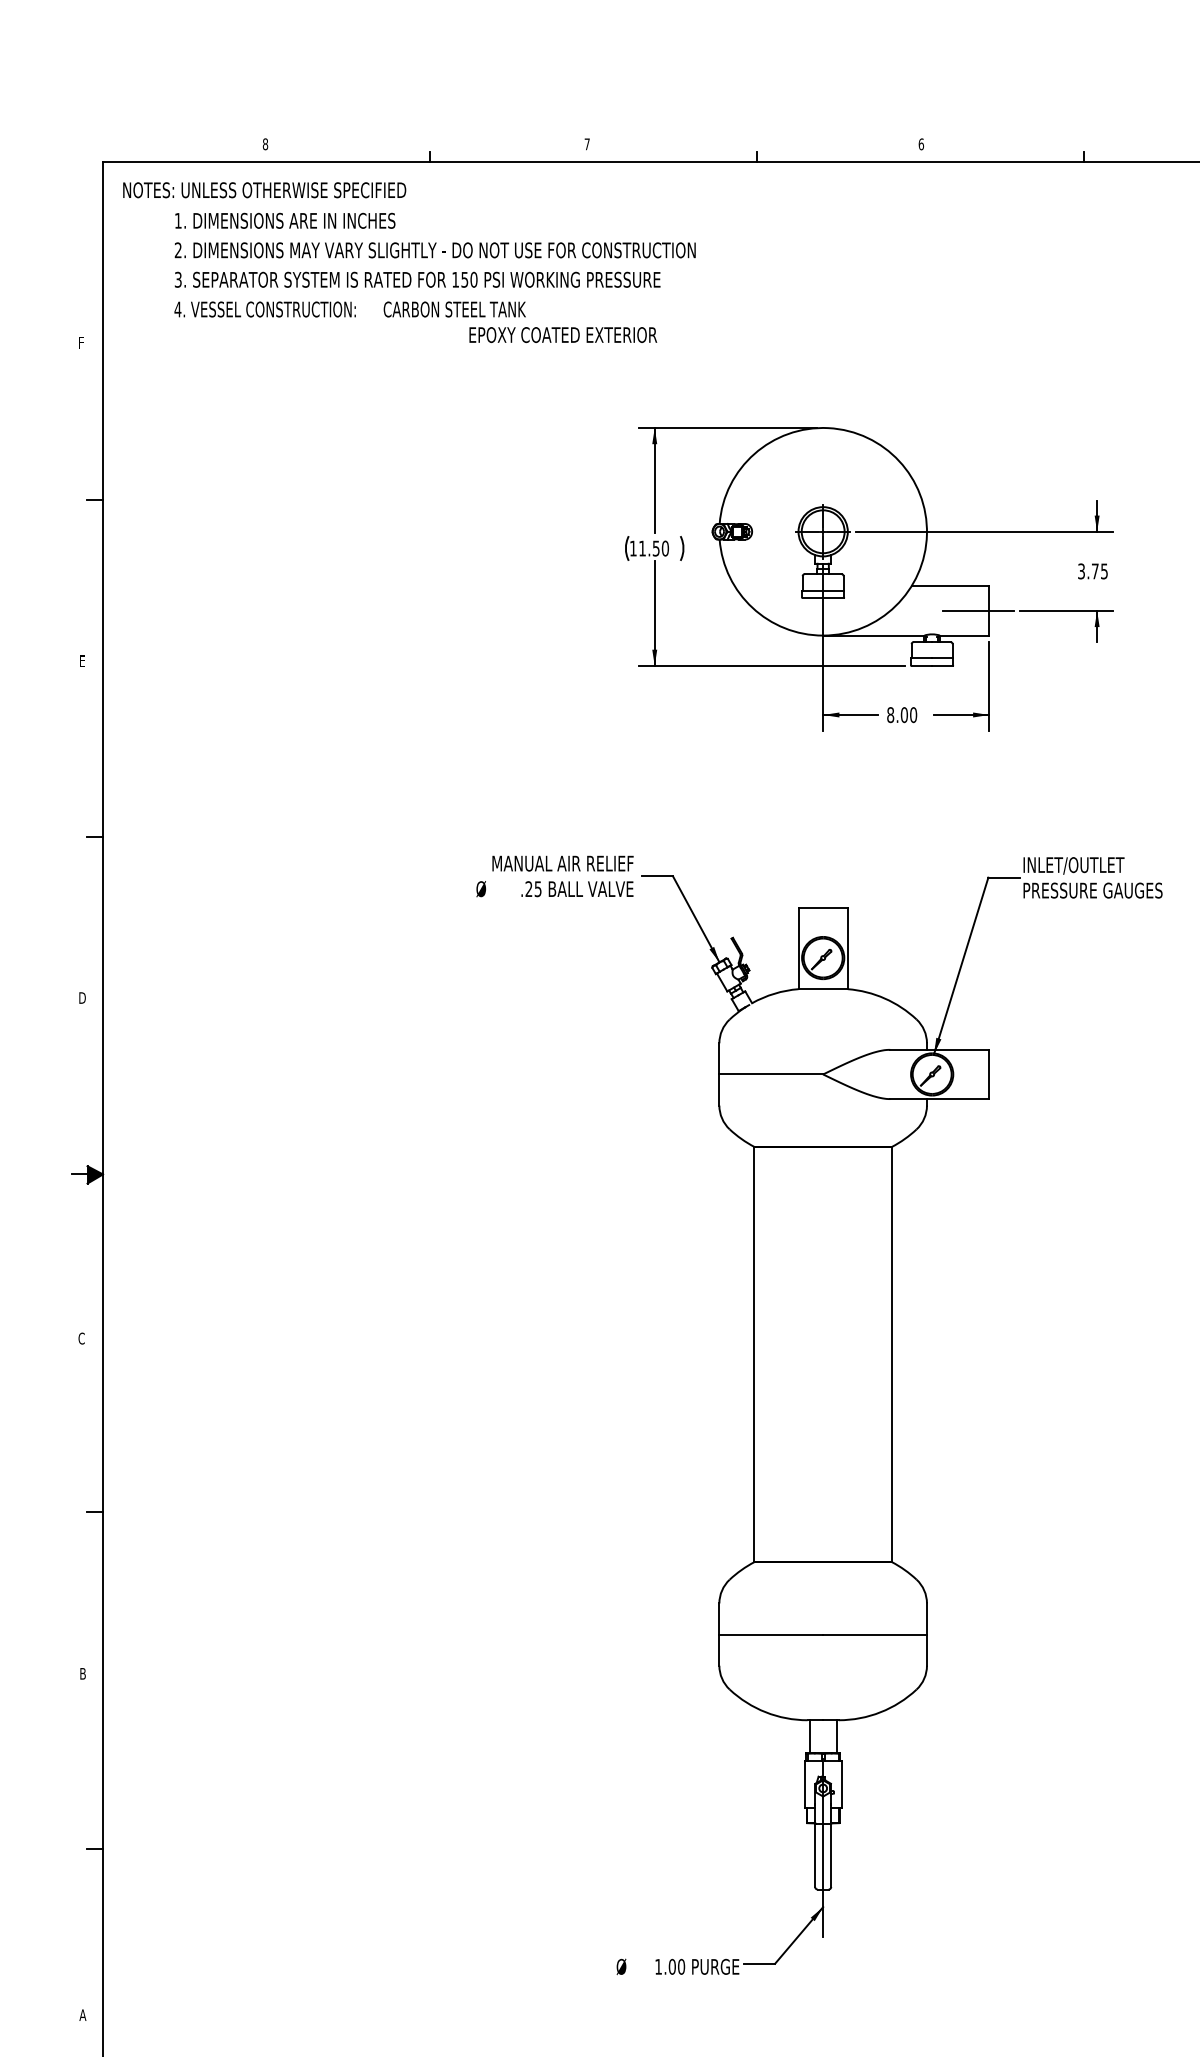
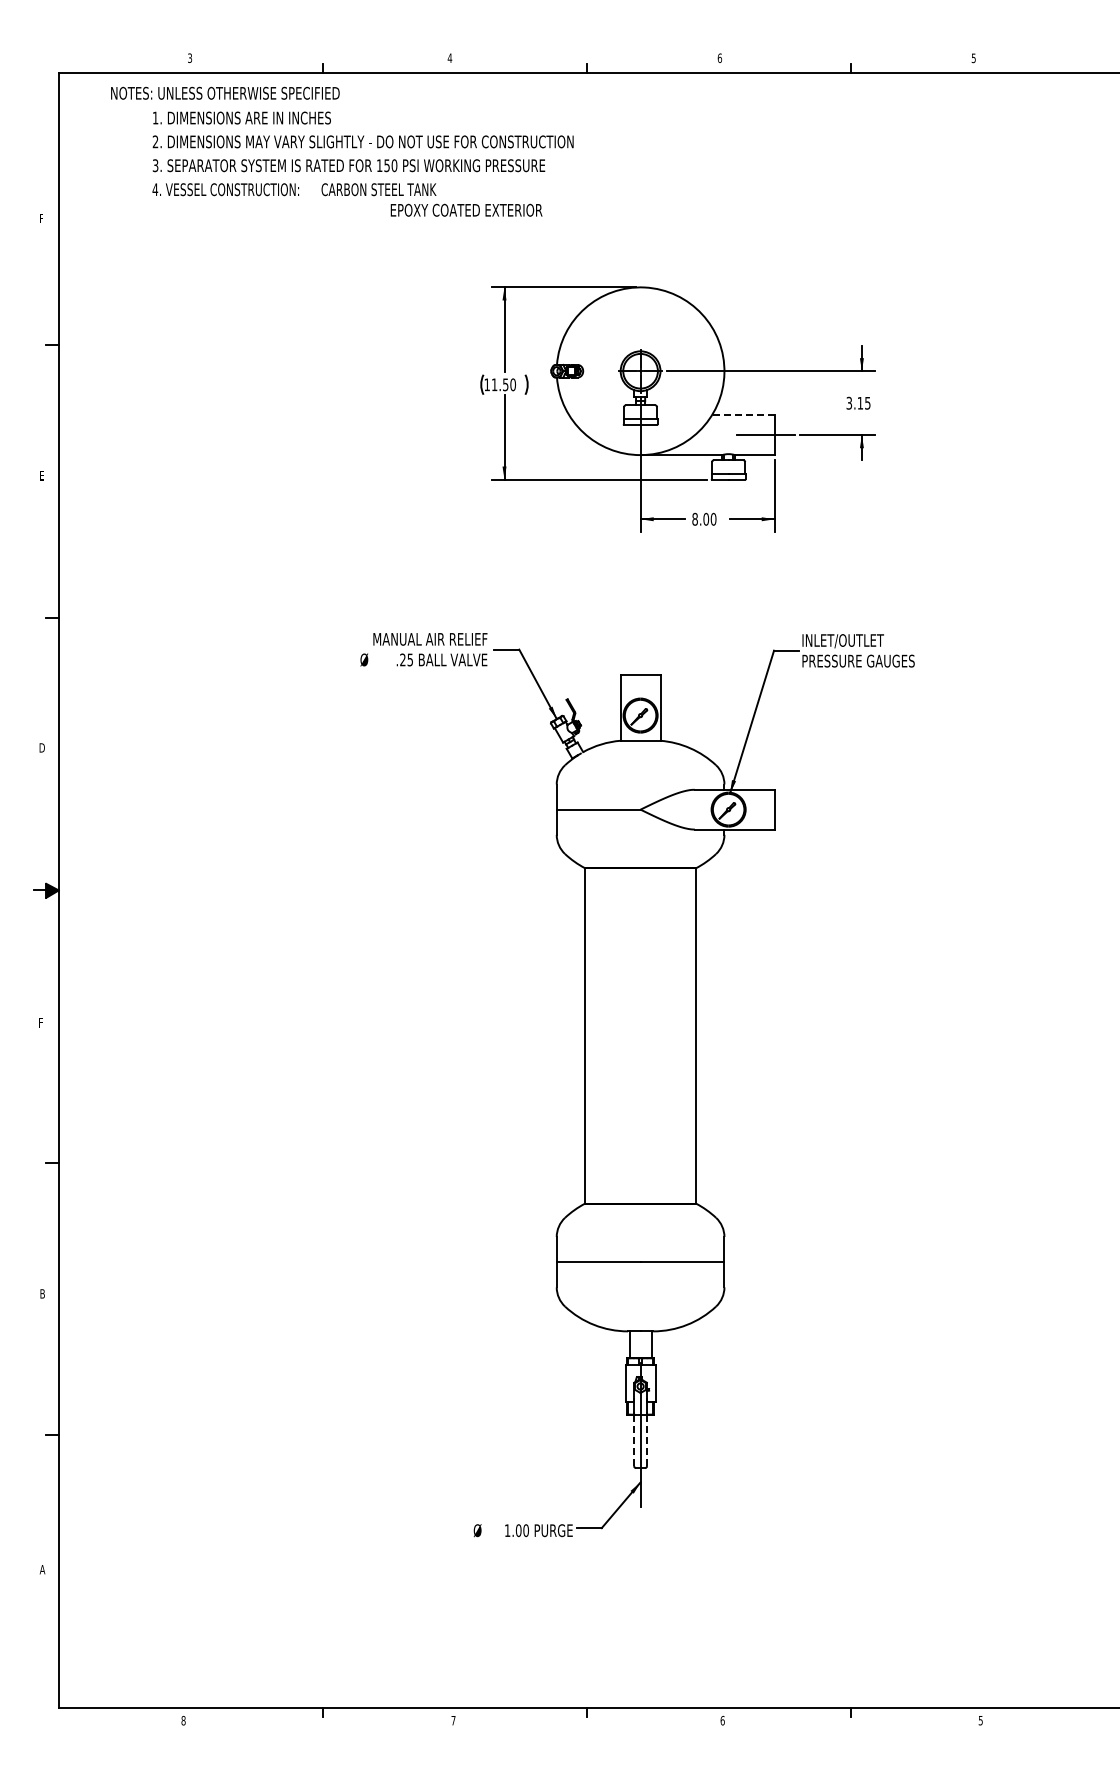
text: (266, 143) -> (190, 57), 8 -> 3
text: (586, 143) -> (449, 57), 7 -> 4
text: (409, 262) -> (342, 151), moved
text: (1095, 571) -> (860, 403), 3.75 -> 3.15
line: (949, 586) -> (742, 415), solid -> dashed
text: (81, 1337) -> (41, 1022), C -> F
line: (815, 1855) -> (634, 1440), solid -> dashed
line: (831, 1855) -> (647, 1440), solid -> dashed

